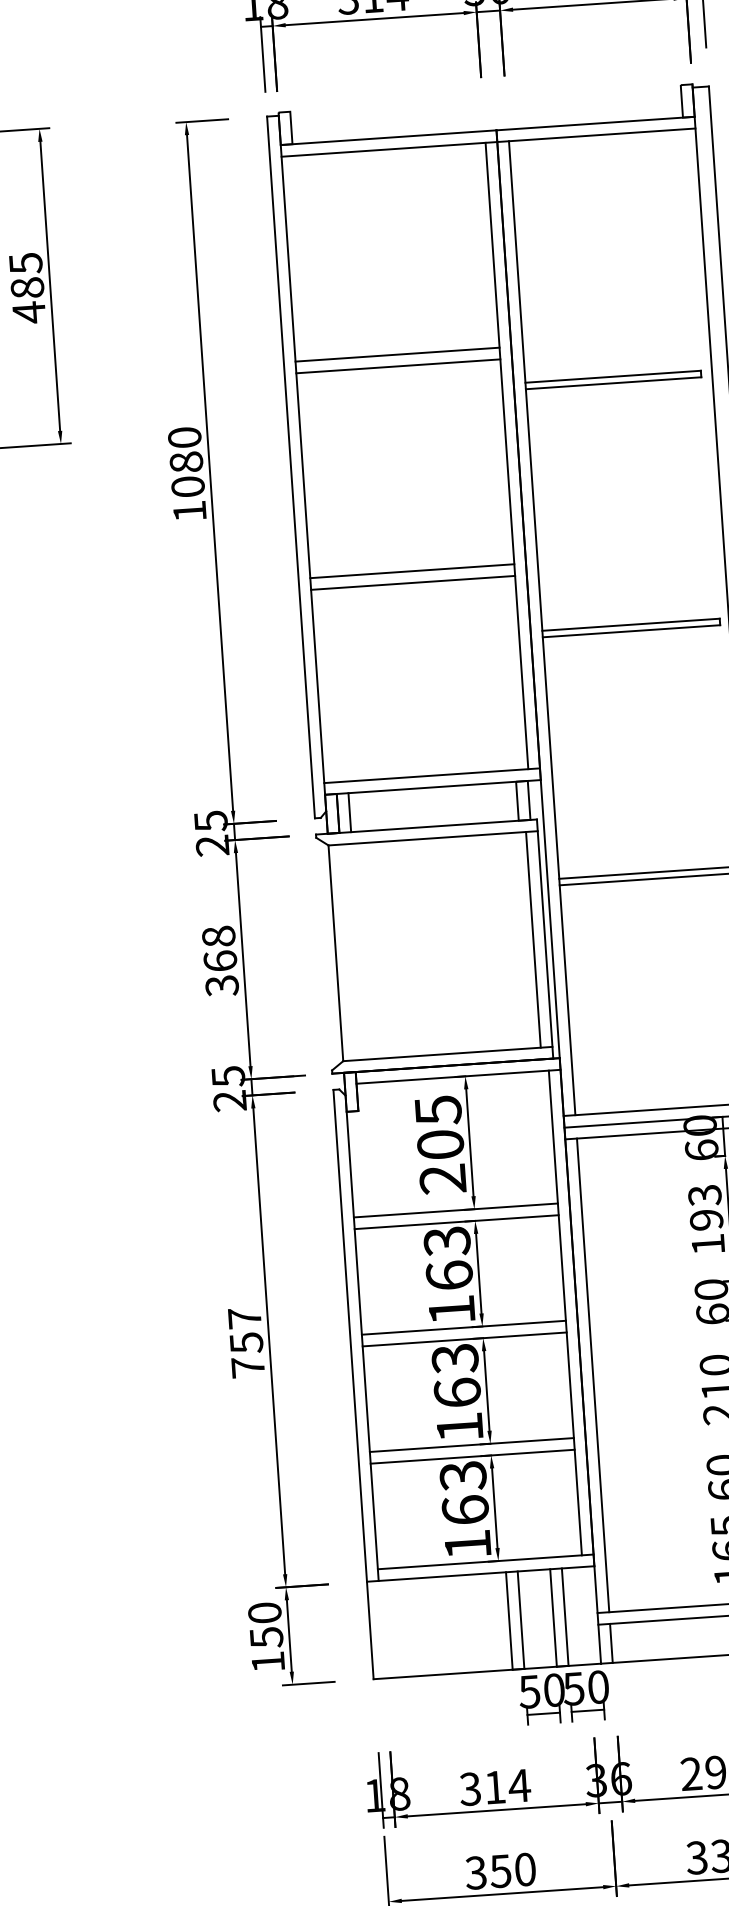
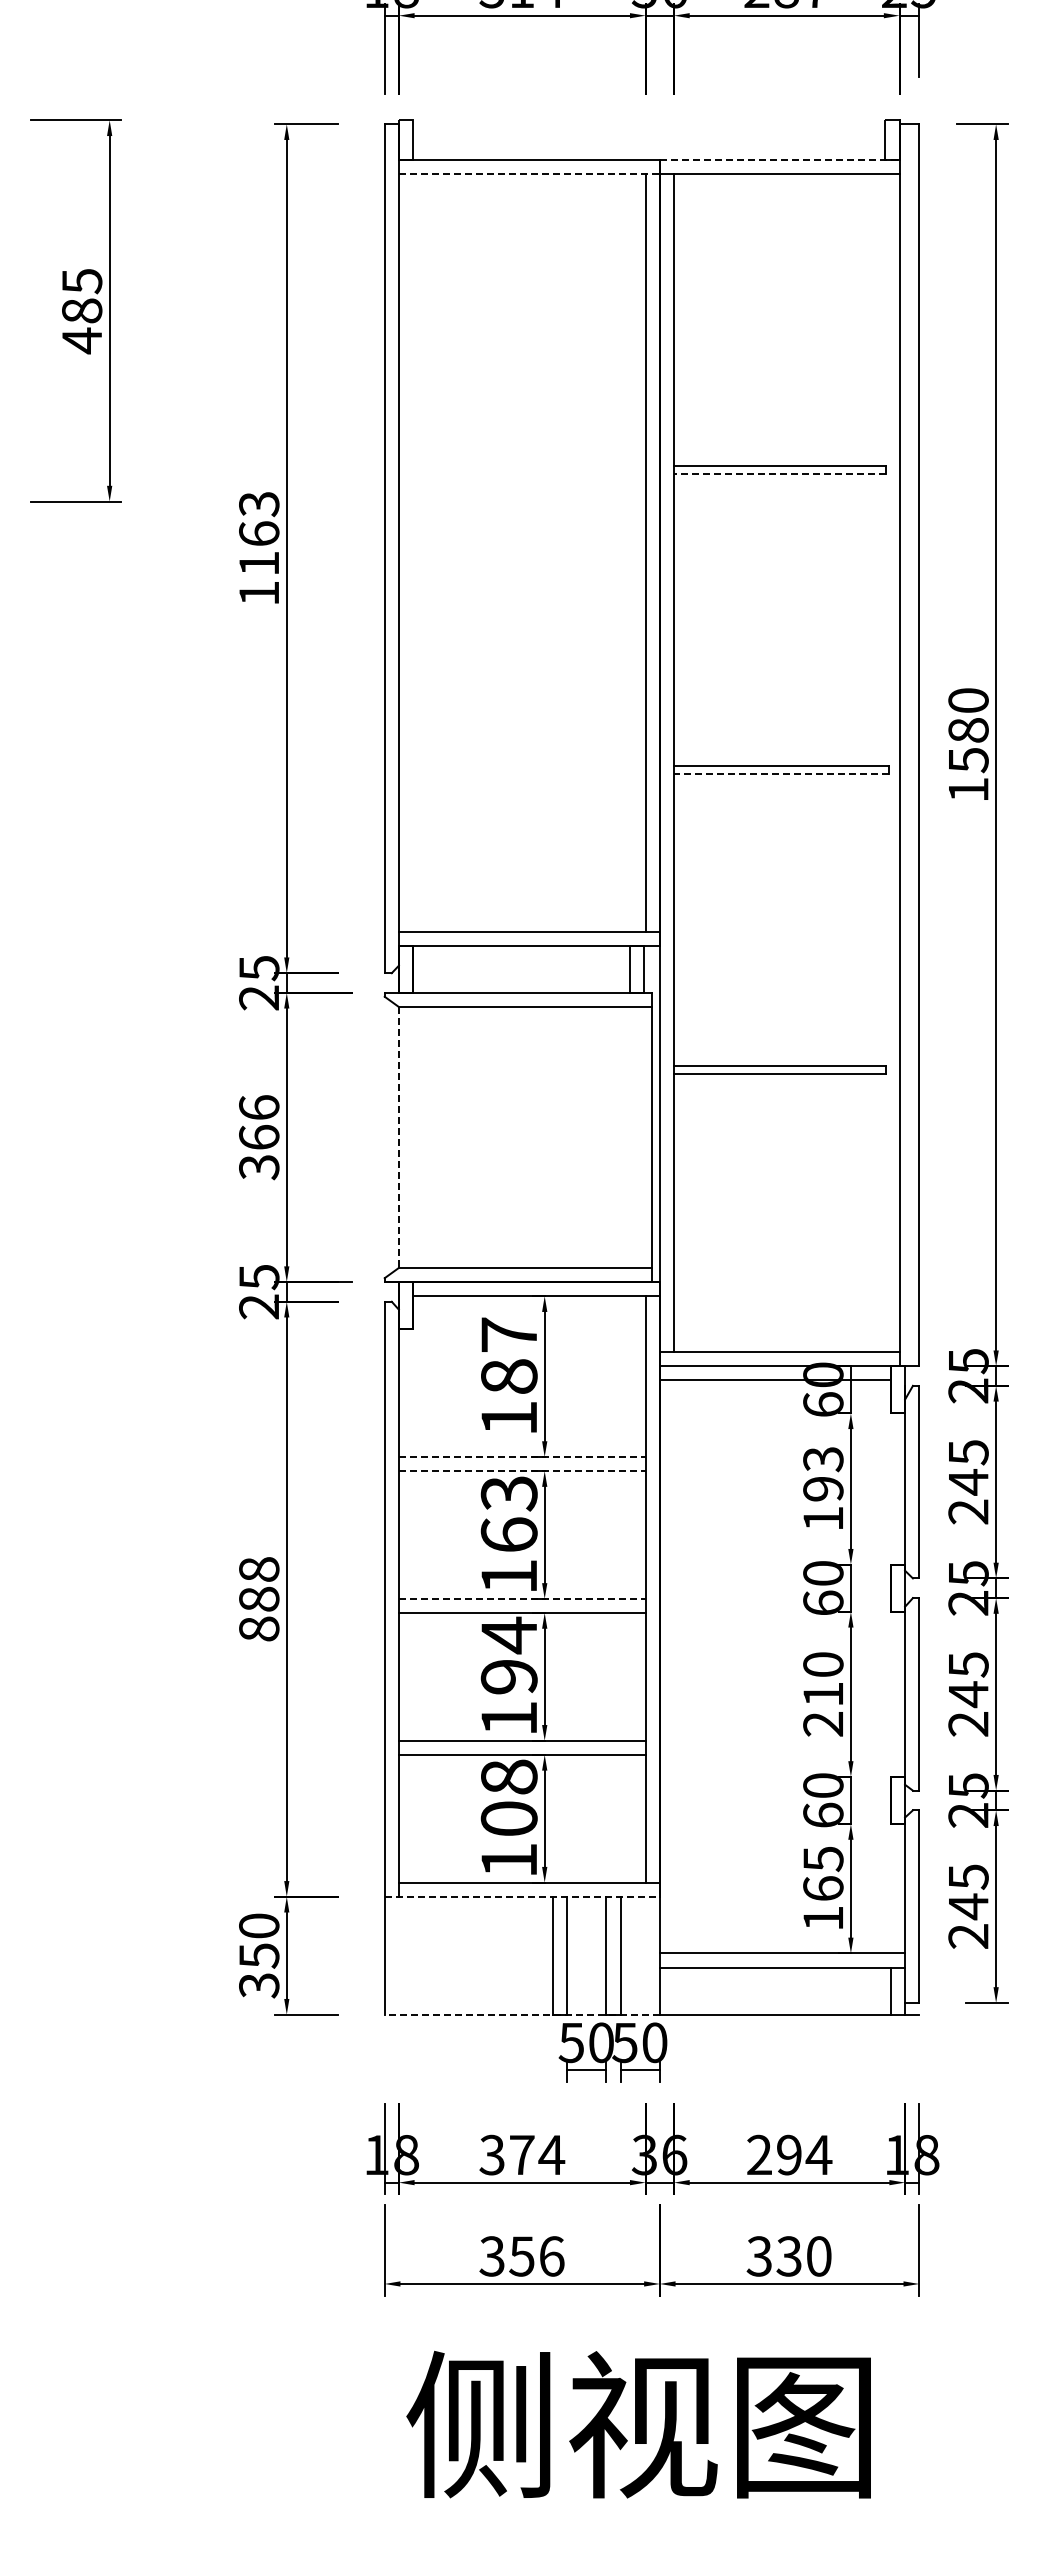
line: (595, 123) -> (779, 159), solid -> dashed
line: (389, 149) -> (529, 173), solid -> dashed
line: (396, 354) -> (521, 421), removed
line: (397, 366) -> (521, 435), removed
line: (613, 383) -> (779, 473), solid -> dashed
text: (186, 461) -> (259, 533), 1080 -> 1163
line: (411, 571) -> (521, 683), removed
line: (412, 582) -> (521, 697), removed
line: (630, 630) -> (780, 773), solid -> dashed
line: (350, 812) -> (427, 968), removed
text: (218, 936) -> (259, 1107), 368 -> 366
line: (533, 939) -> (637, 1136), removed
line: (335, 953) -> (398, 1137), solid -> dashed
text: (439, 1144) -> (508, 1376), 205 -> 187
line: (456, 1210) -> (522, 1456), solid -> dashed
line: (456, 1222) -> (522, 1471), solid -> dashed
line: (464, 1327) -> (522, 1598), solid -> dashed
text: (246, 1343) -> (259, 1599), 757 -> 888
text: (455, 1375) -> (508, 1655), 163 -> 194
line: (592, 1375) -> (673, 1666), removed
text: (463, 1492) -> (508, 1797), 163 -> 108
line: (480, 1573) -> (522, 1896), solid -> dashed
line: (610, 1642) -> (673, 1990), removed
text: (268, 1662) -> (259, 1985), 150 -> 350
line: (487, 1671) -> (522, 2014), solid -> dashed
text: (495, 1787) -> (522, 2154), 314 -> 374
text: (525, 1869) -> (551, 2256), 350 -> 356

